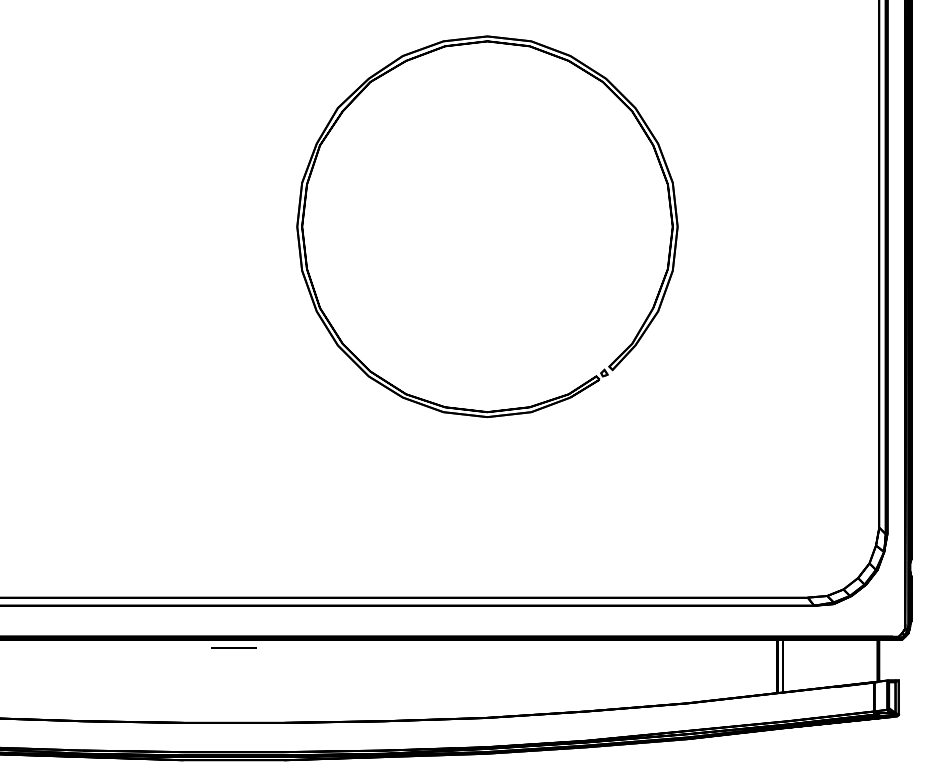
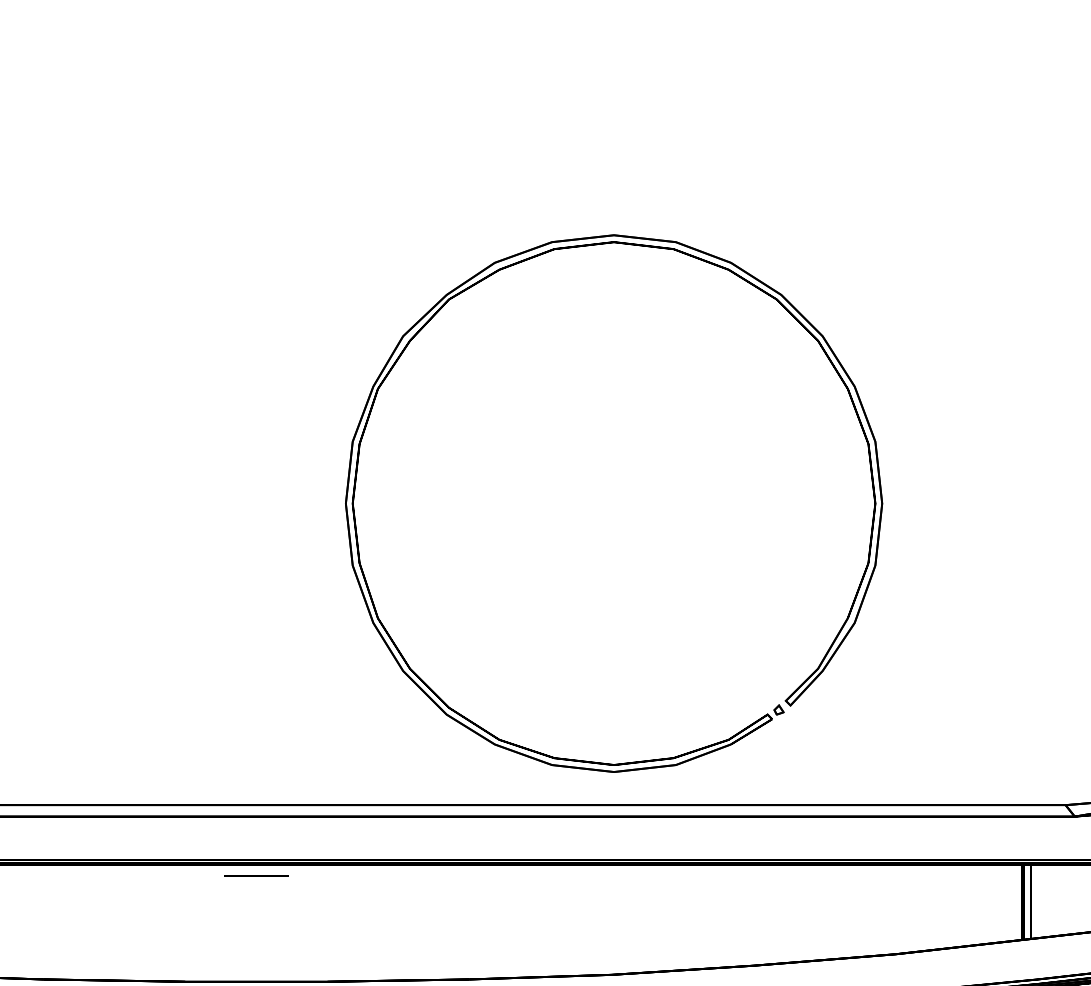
part: (424, 55) -> (525, 262), moved

